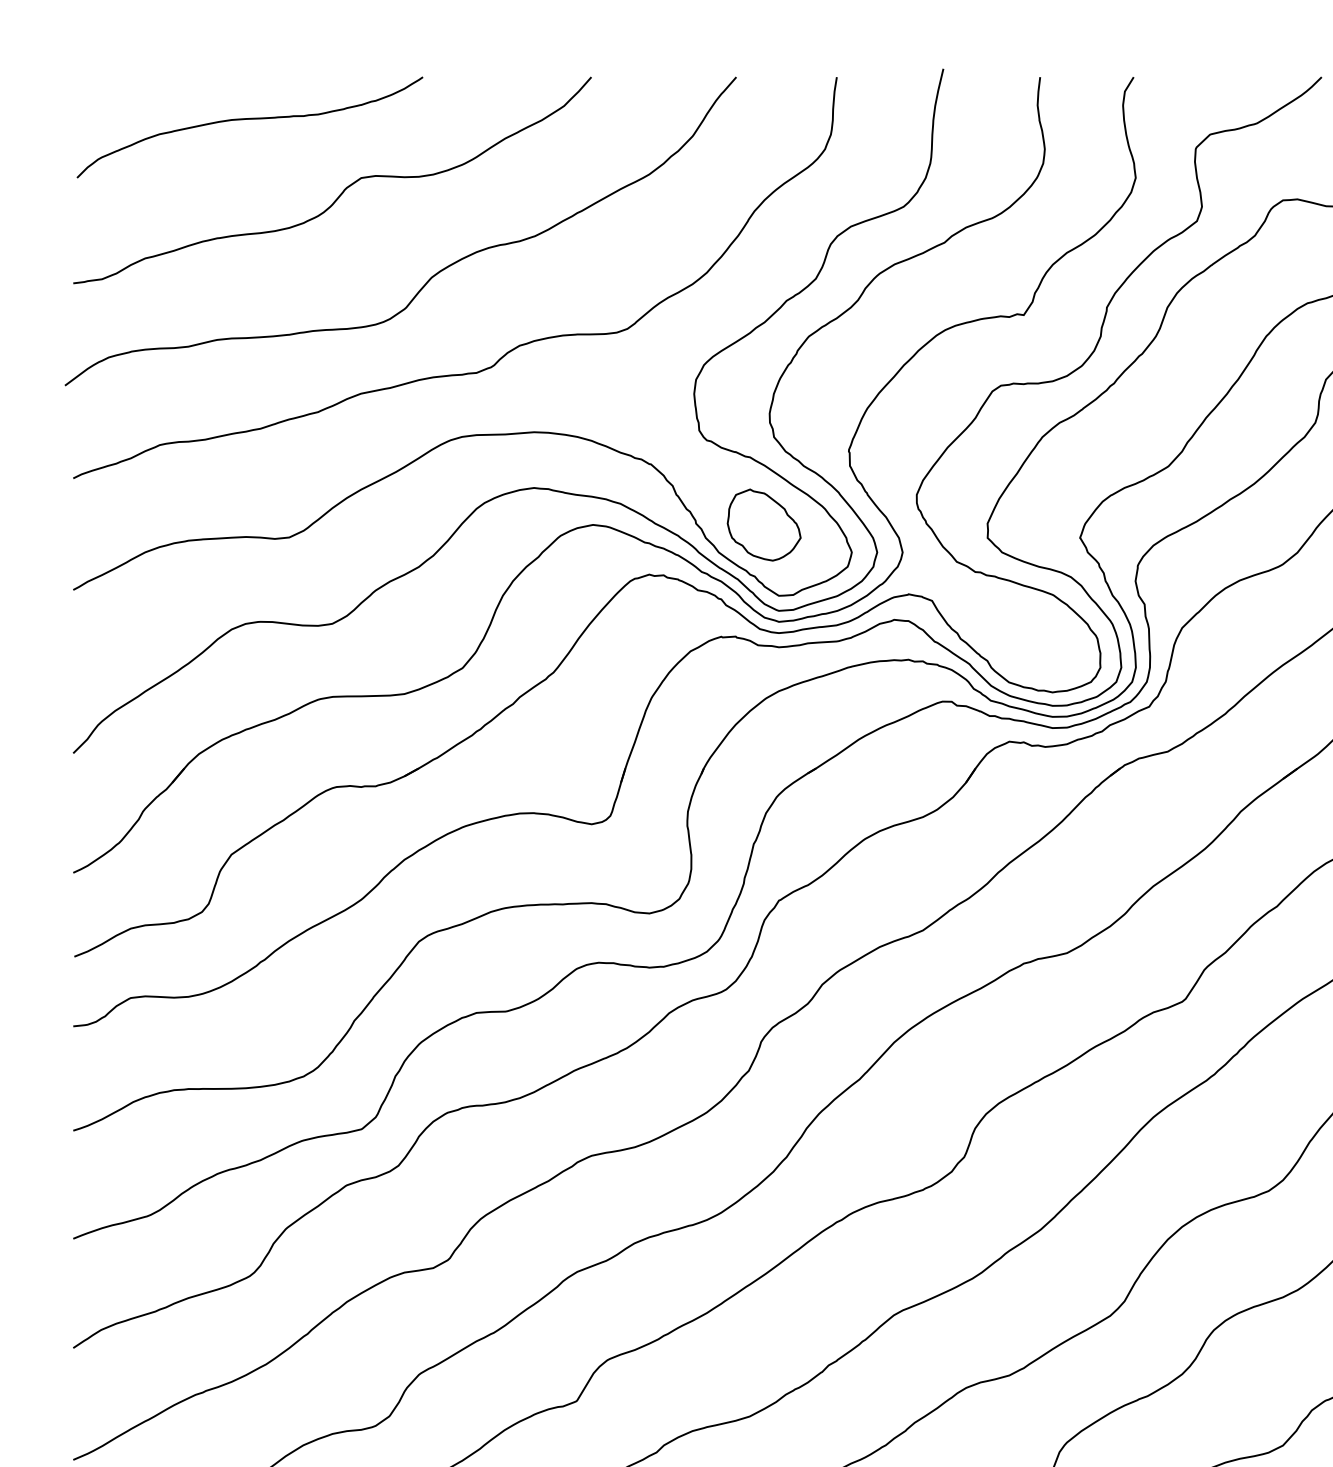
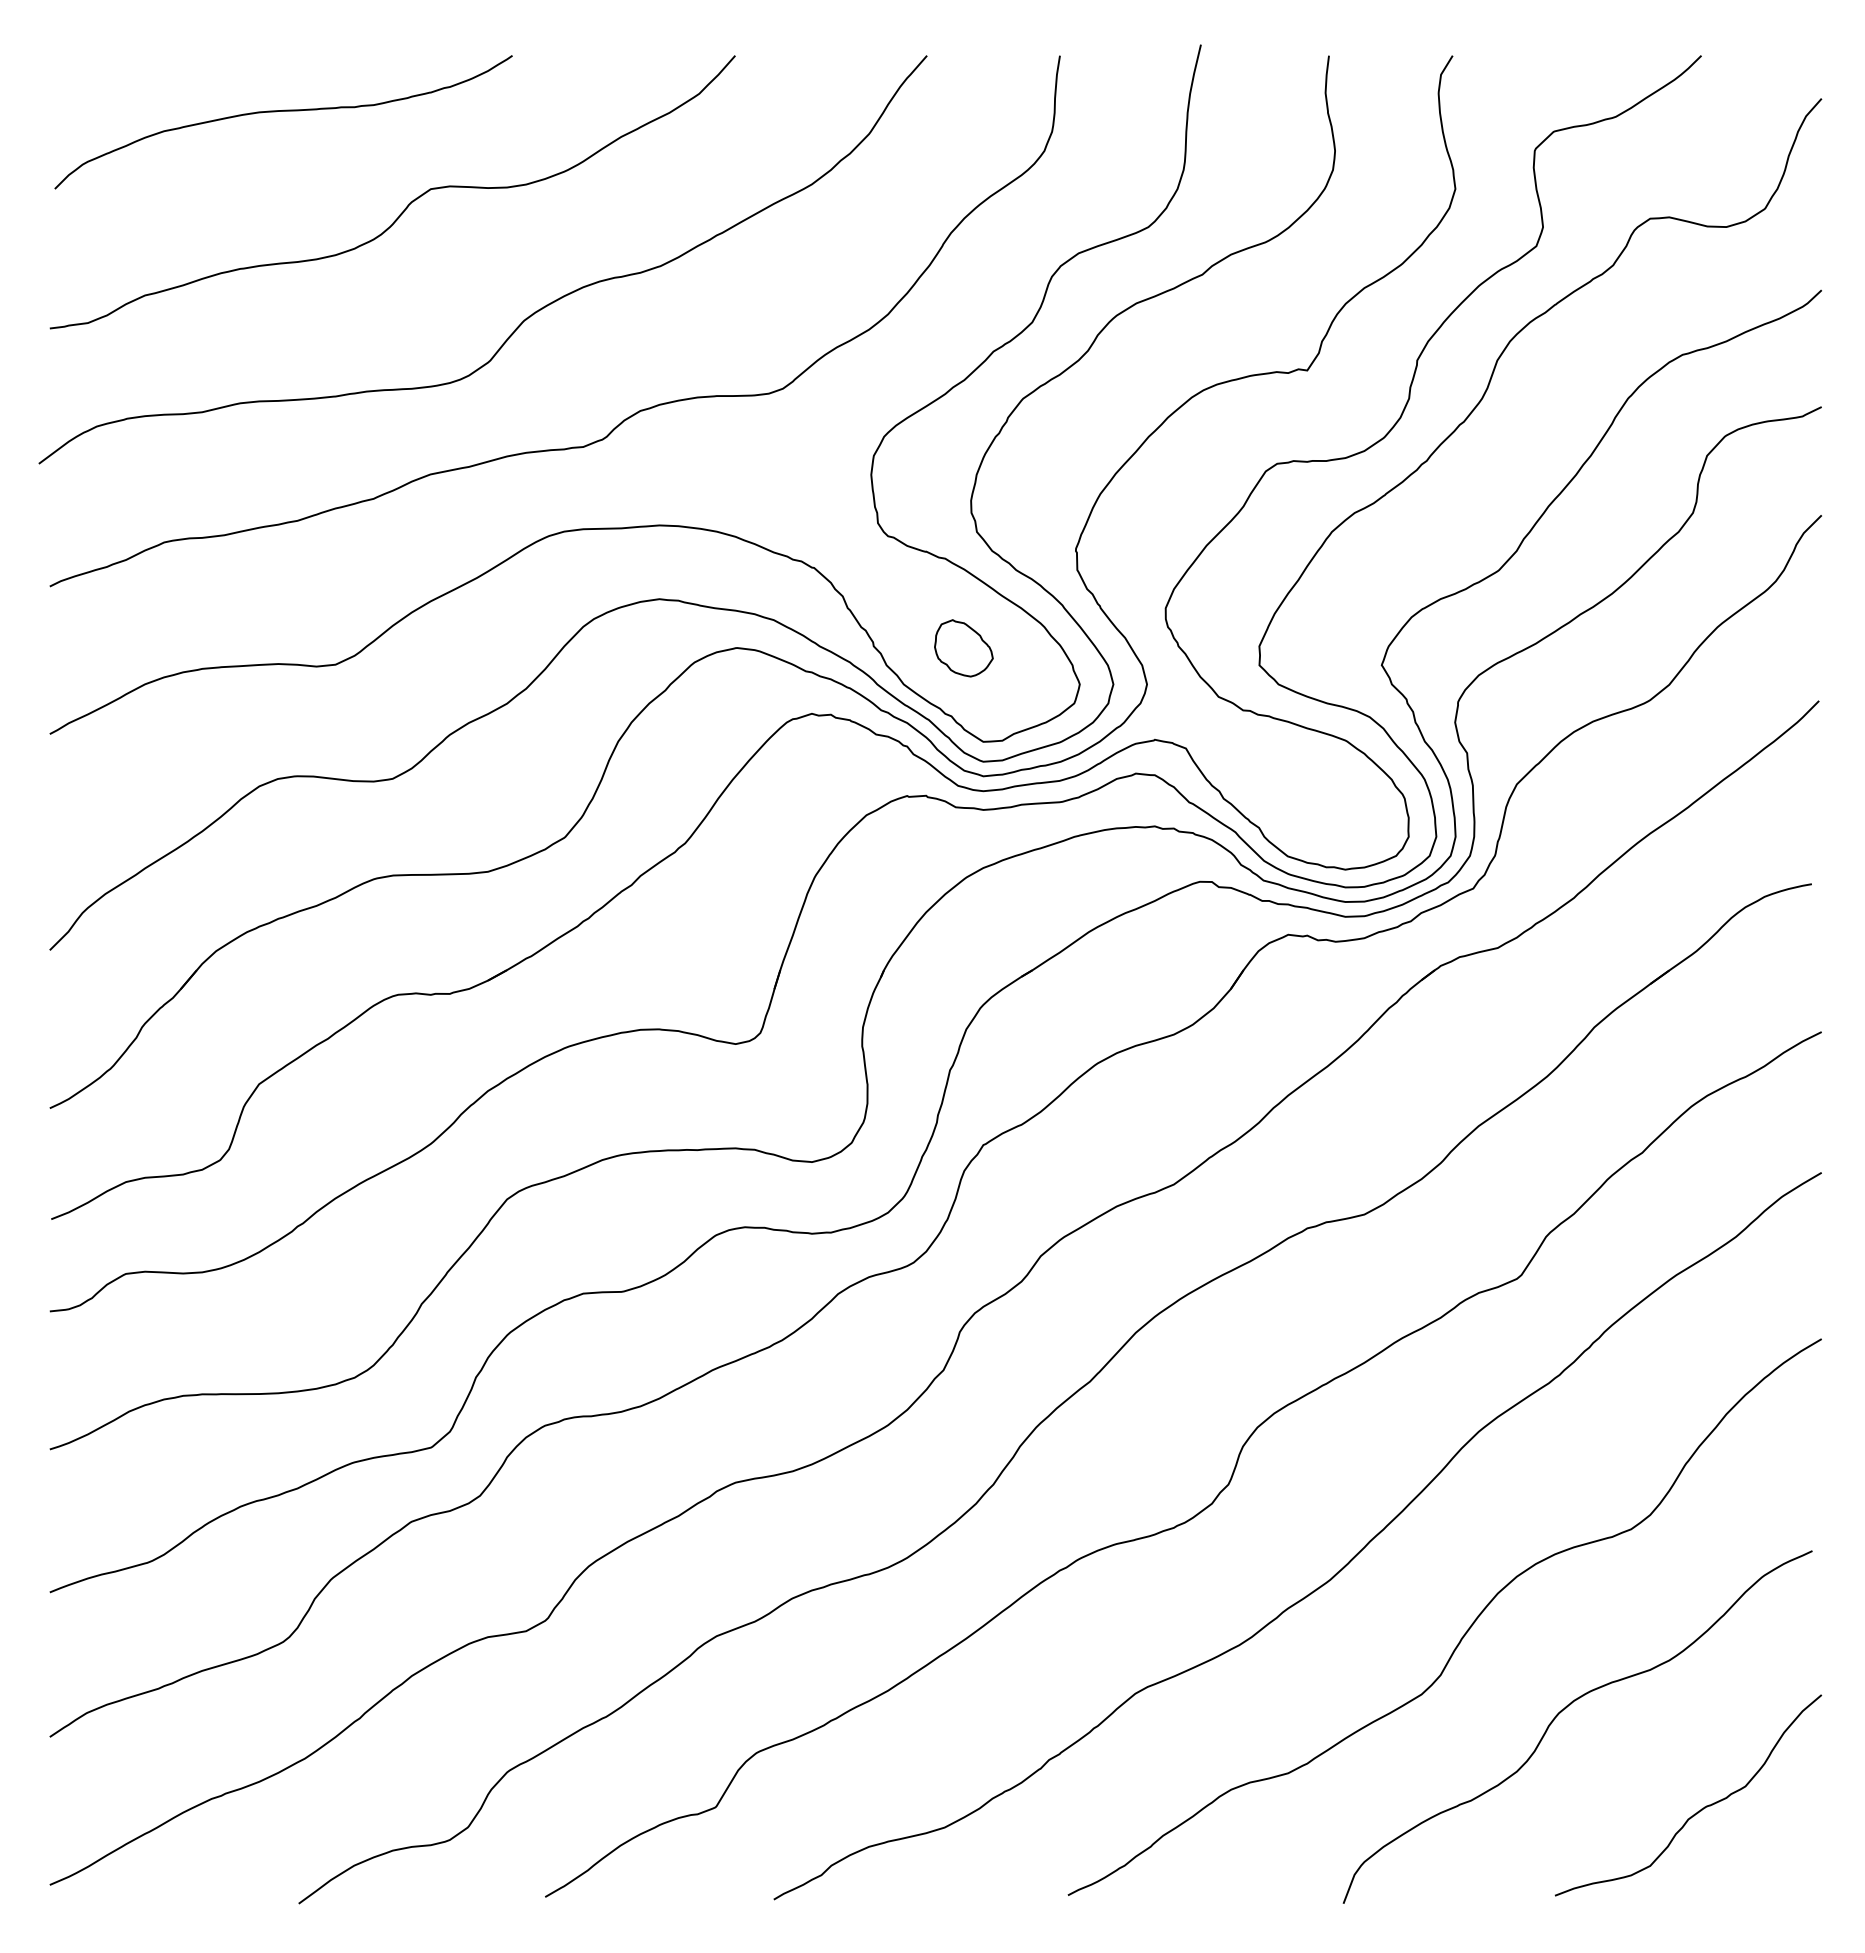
part: (763, 525) -> (963, 648), size x0.6

